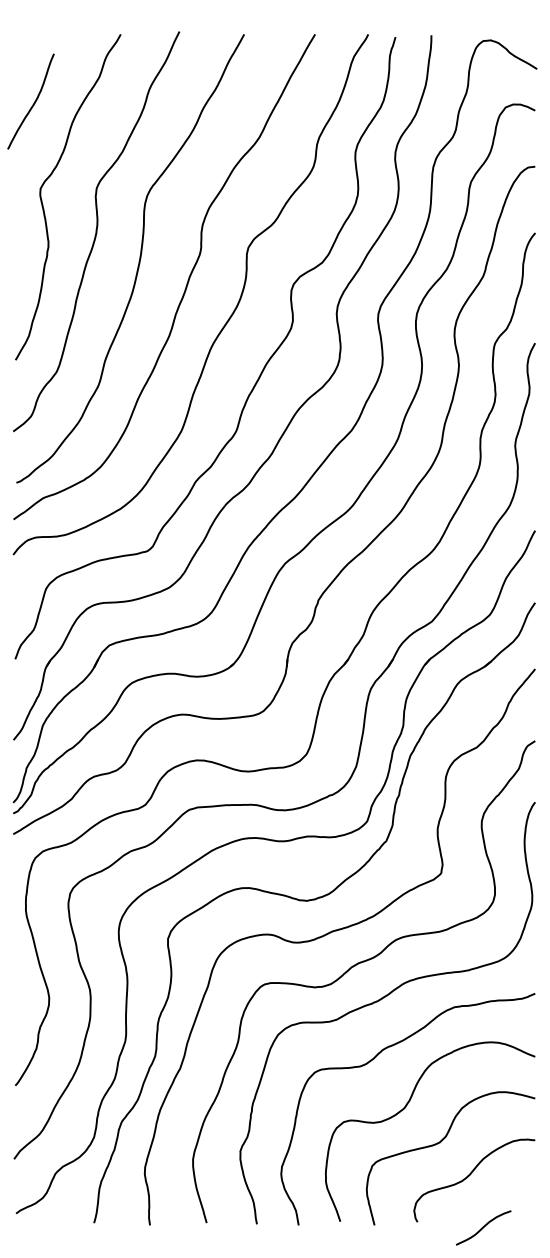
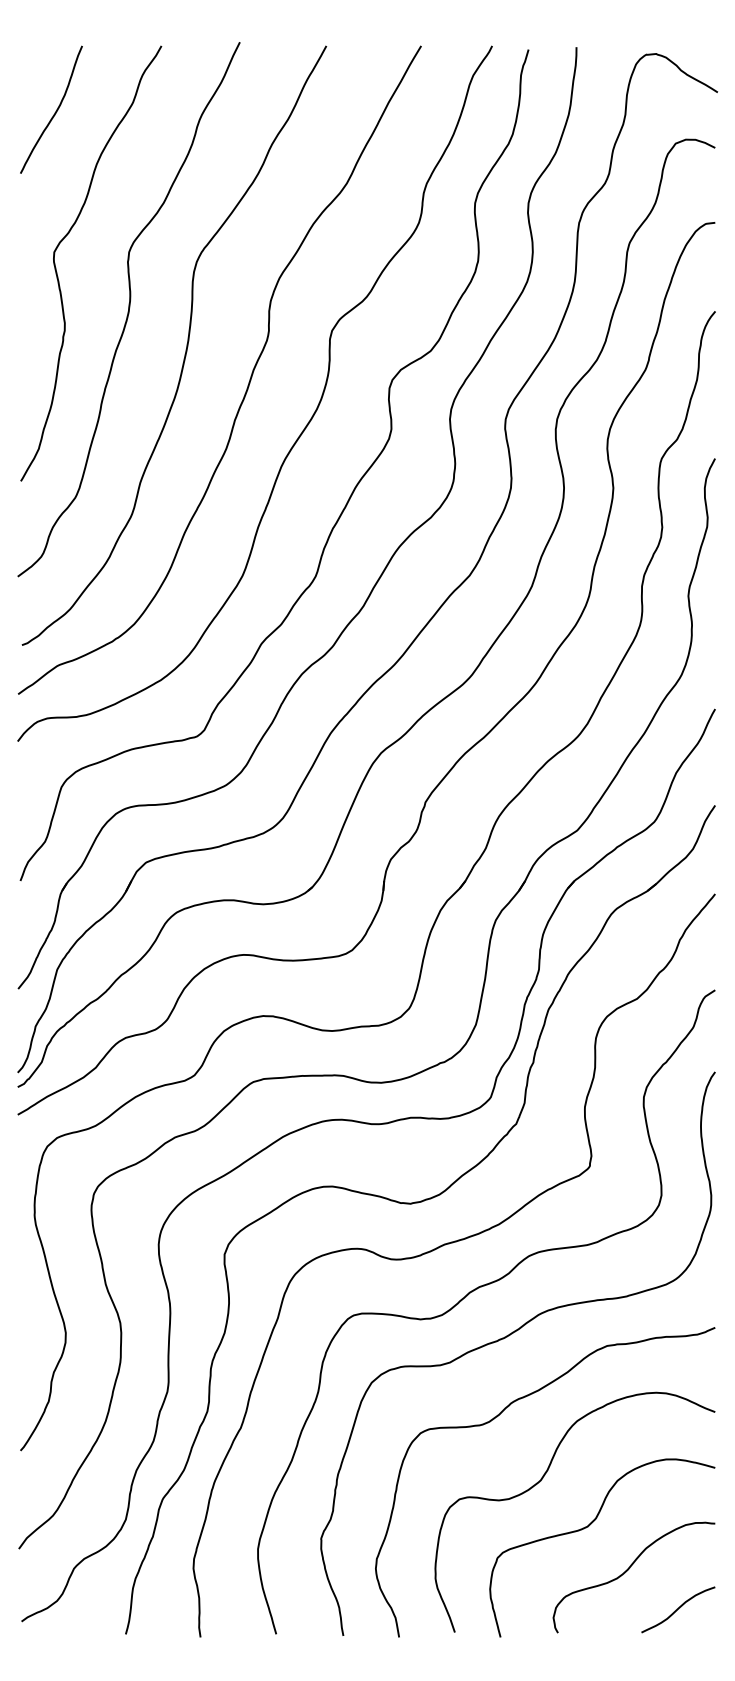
curve: (33, 103) -> (54, 112), moved
curve: (483, 1227) -> (678, 1609), moved

